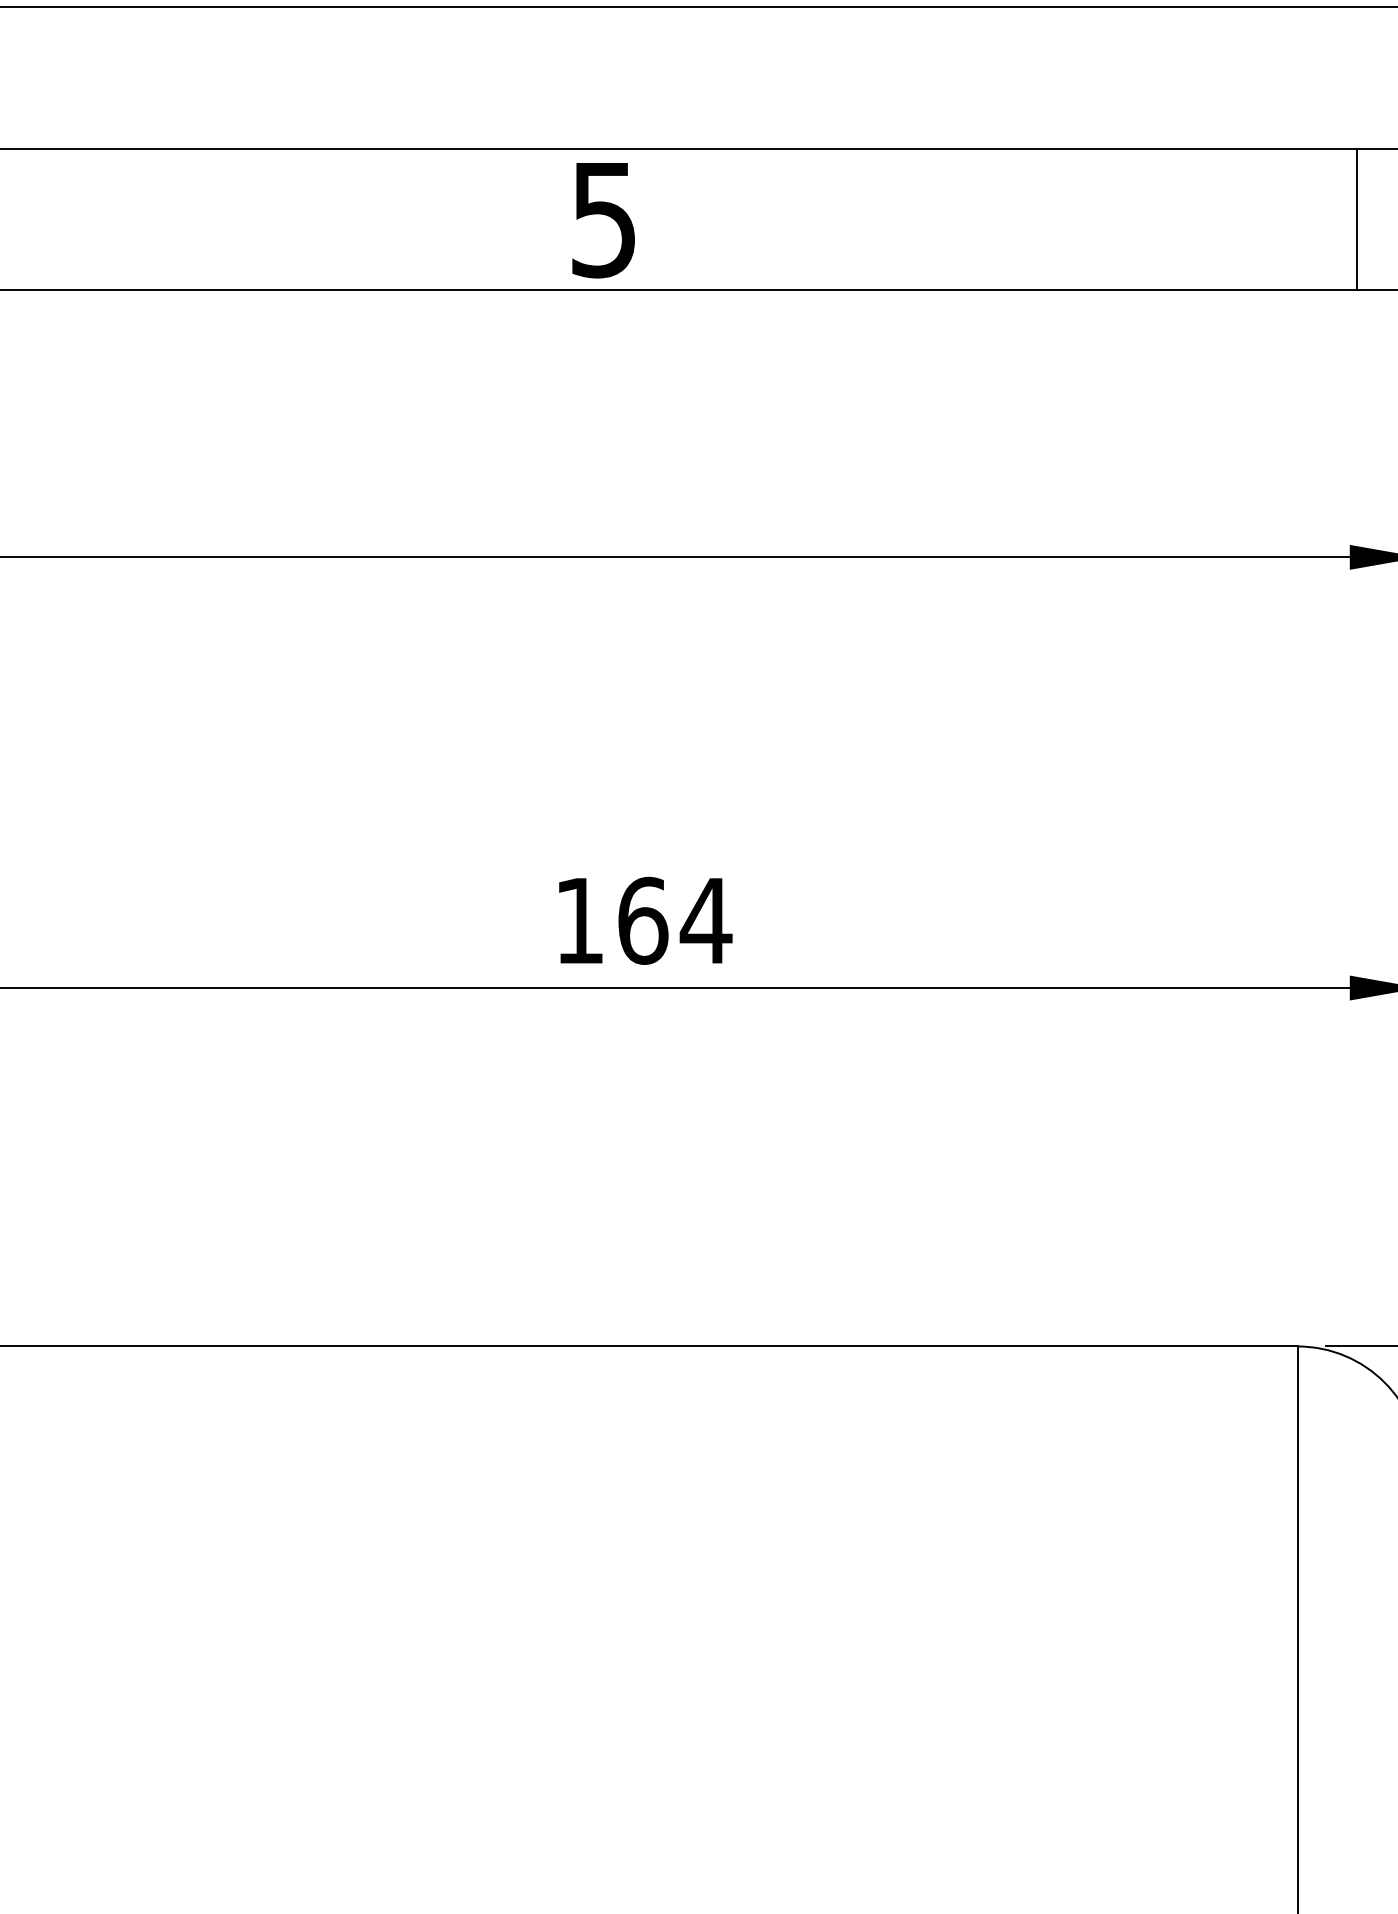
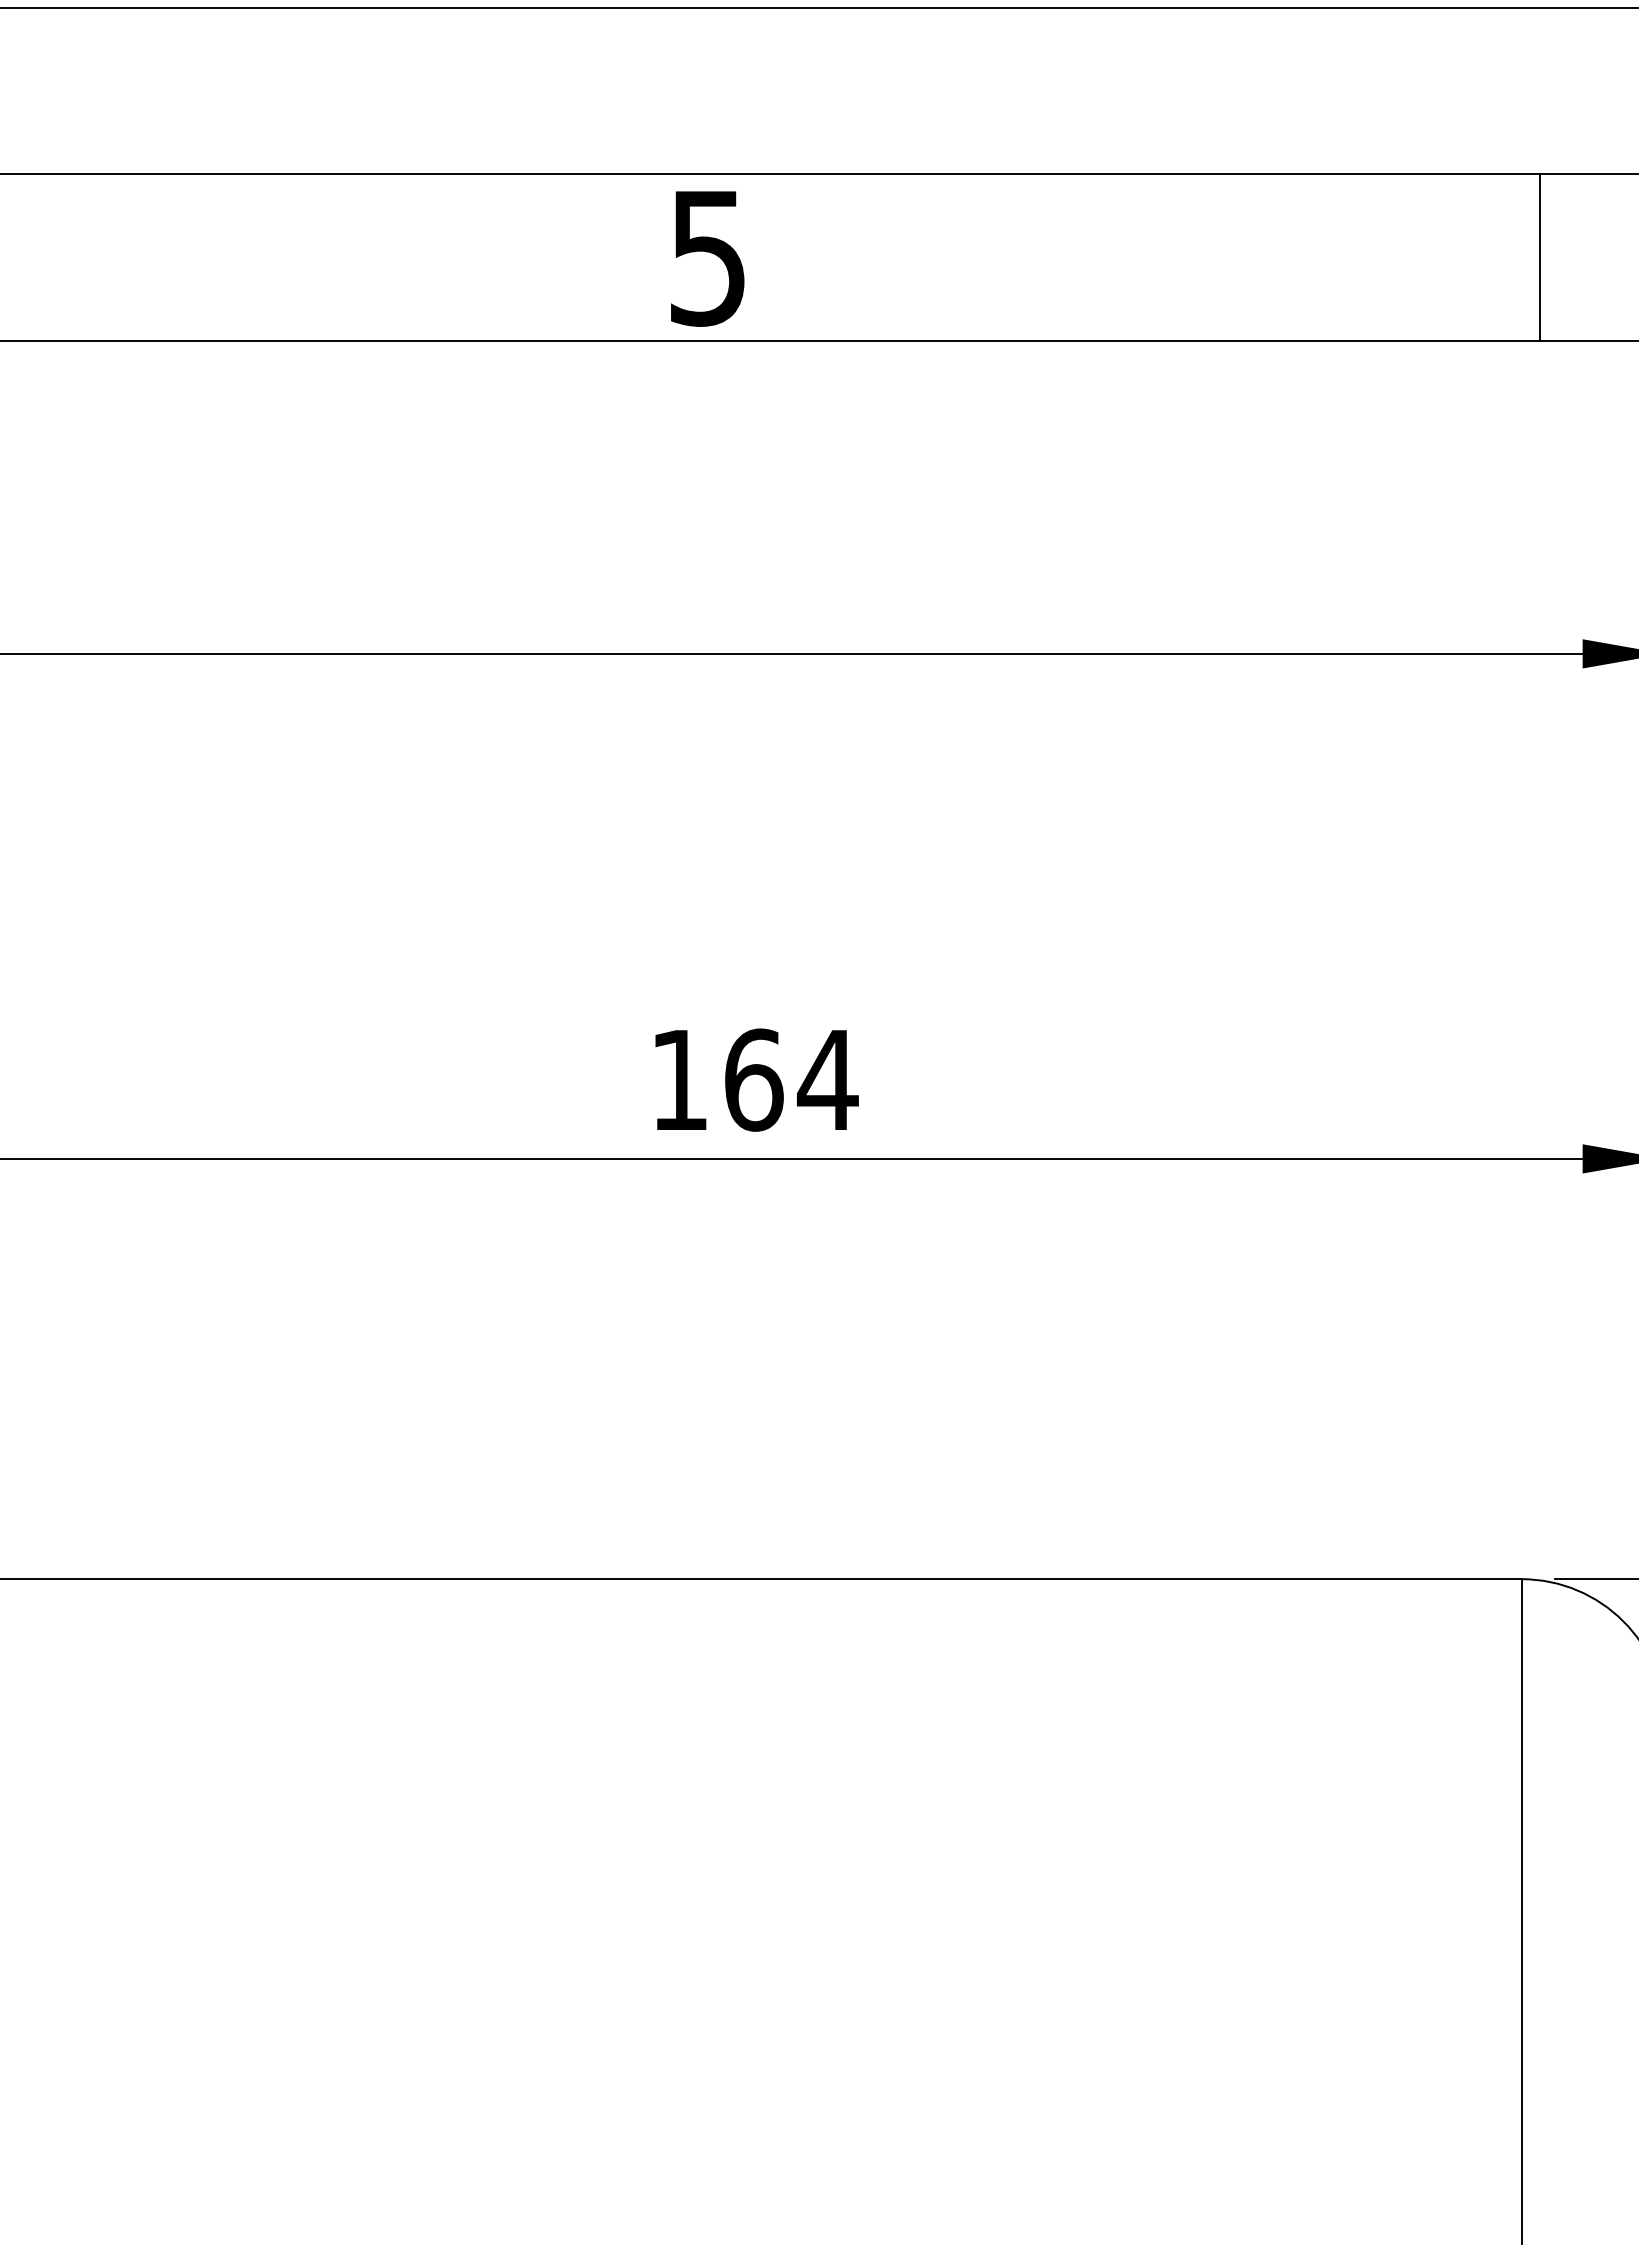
line: (1357, 219) -> (1540, 257), moved

